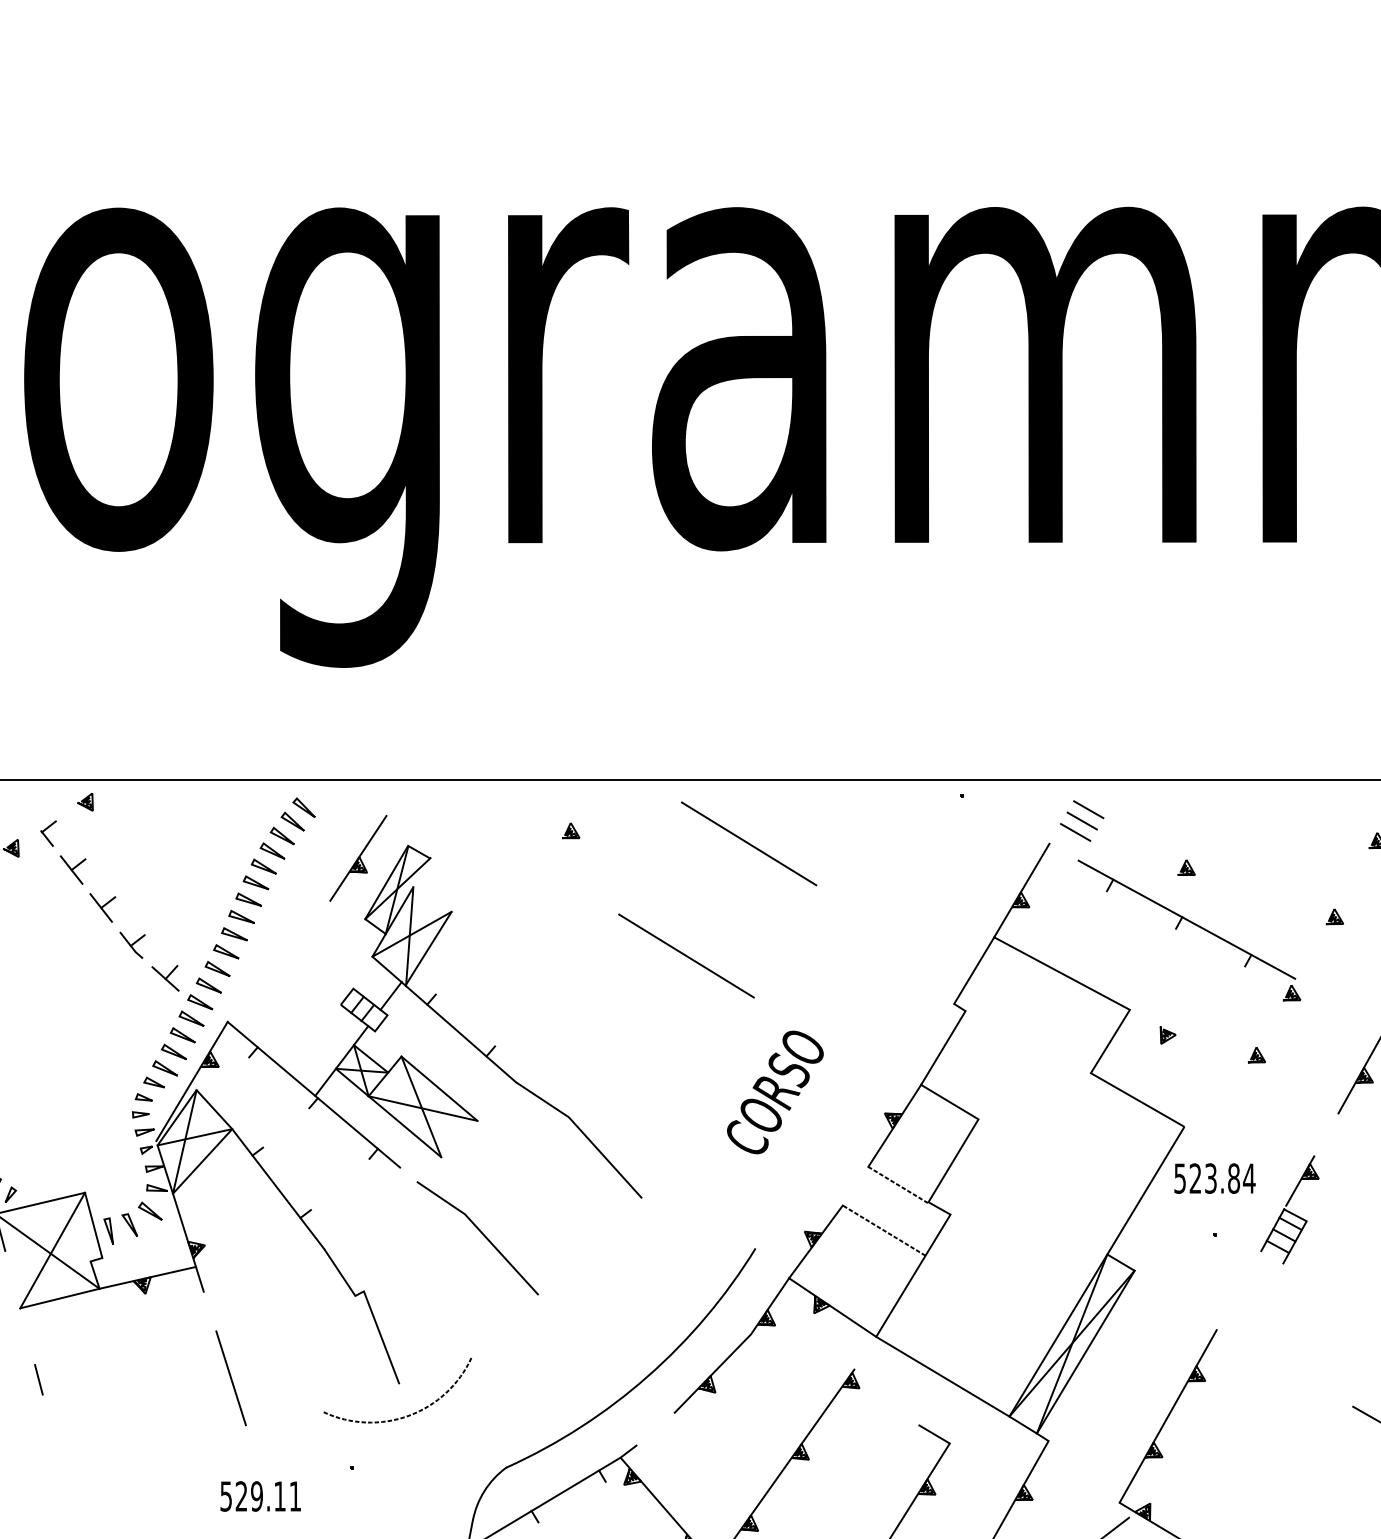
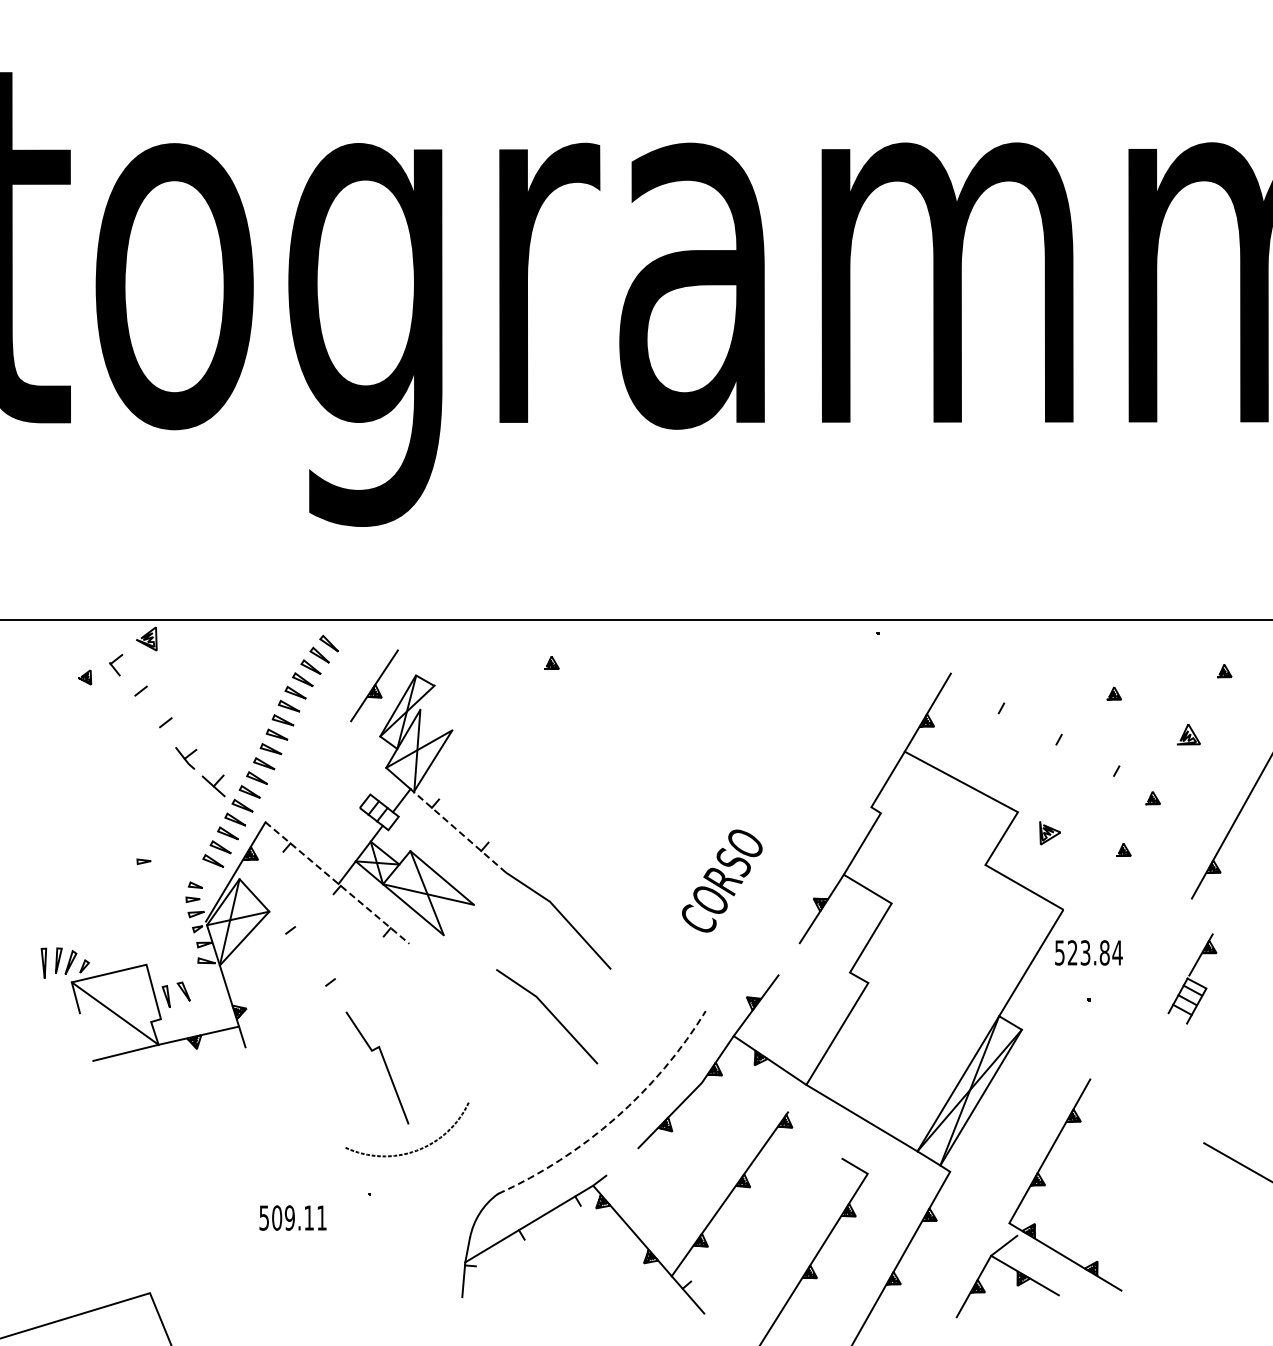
part: (85, 801) -> (146, 638), size x1.6
line: (1088, 810) -> (983, 645), removed
line: (1082, 820) -> (978, 654), removed
line: (1075, 832) -> (972, 664), removed
line: (749, 843) -> (700, 673), removed
part: (1185, 867) -> (1113, 693), moved
line: (71, 869) -> (135, 695), removed
line: (100, 907) -> (159, 726), removed
part: (1334, 916) -> (1188, 734), size x1.6
line: (1186, 919) -> (1065, 736), removed
line: (686, 955) -> (648, 766), removed
line: (461, 1034) -> (460, 832), solid -> dashed
part: (1167, 1035) -> (1049, 833), size x1.6
part: (81, 1068) -> (143, 861), added
part: (153, 1082) -> (203, 872), removed
line: (314, 1095) -> (337, 883), solid -> dashed
line: (897, 1185) -> (824, 958), removed
line: (278, 1188) -> (307, 961), removed
part: (1290, 1209) -> (1192, 978), moved
part: (149, 1211) -> (200, 980), removed
line: (883, 1230) -> (812, 996), removed
line: (481, 1234) -> (550, 1013), moved
line: (52, 1250) -> (119, 1012), removed
arc: (647, 1377) -> (615, 1118), solid -> dashed
line: (231, 1378) -> (268, 1119), removed
line: (38, 1379) -> (107, 1120), removed
text: (242, 1495) -> (277, 1217), 529.11 -> 509.11

